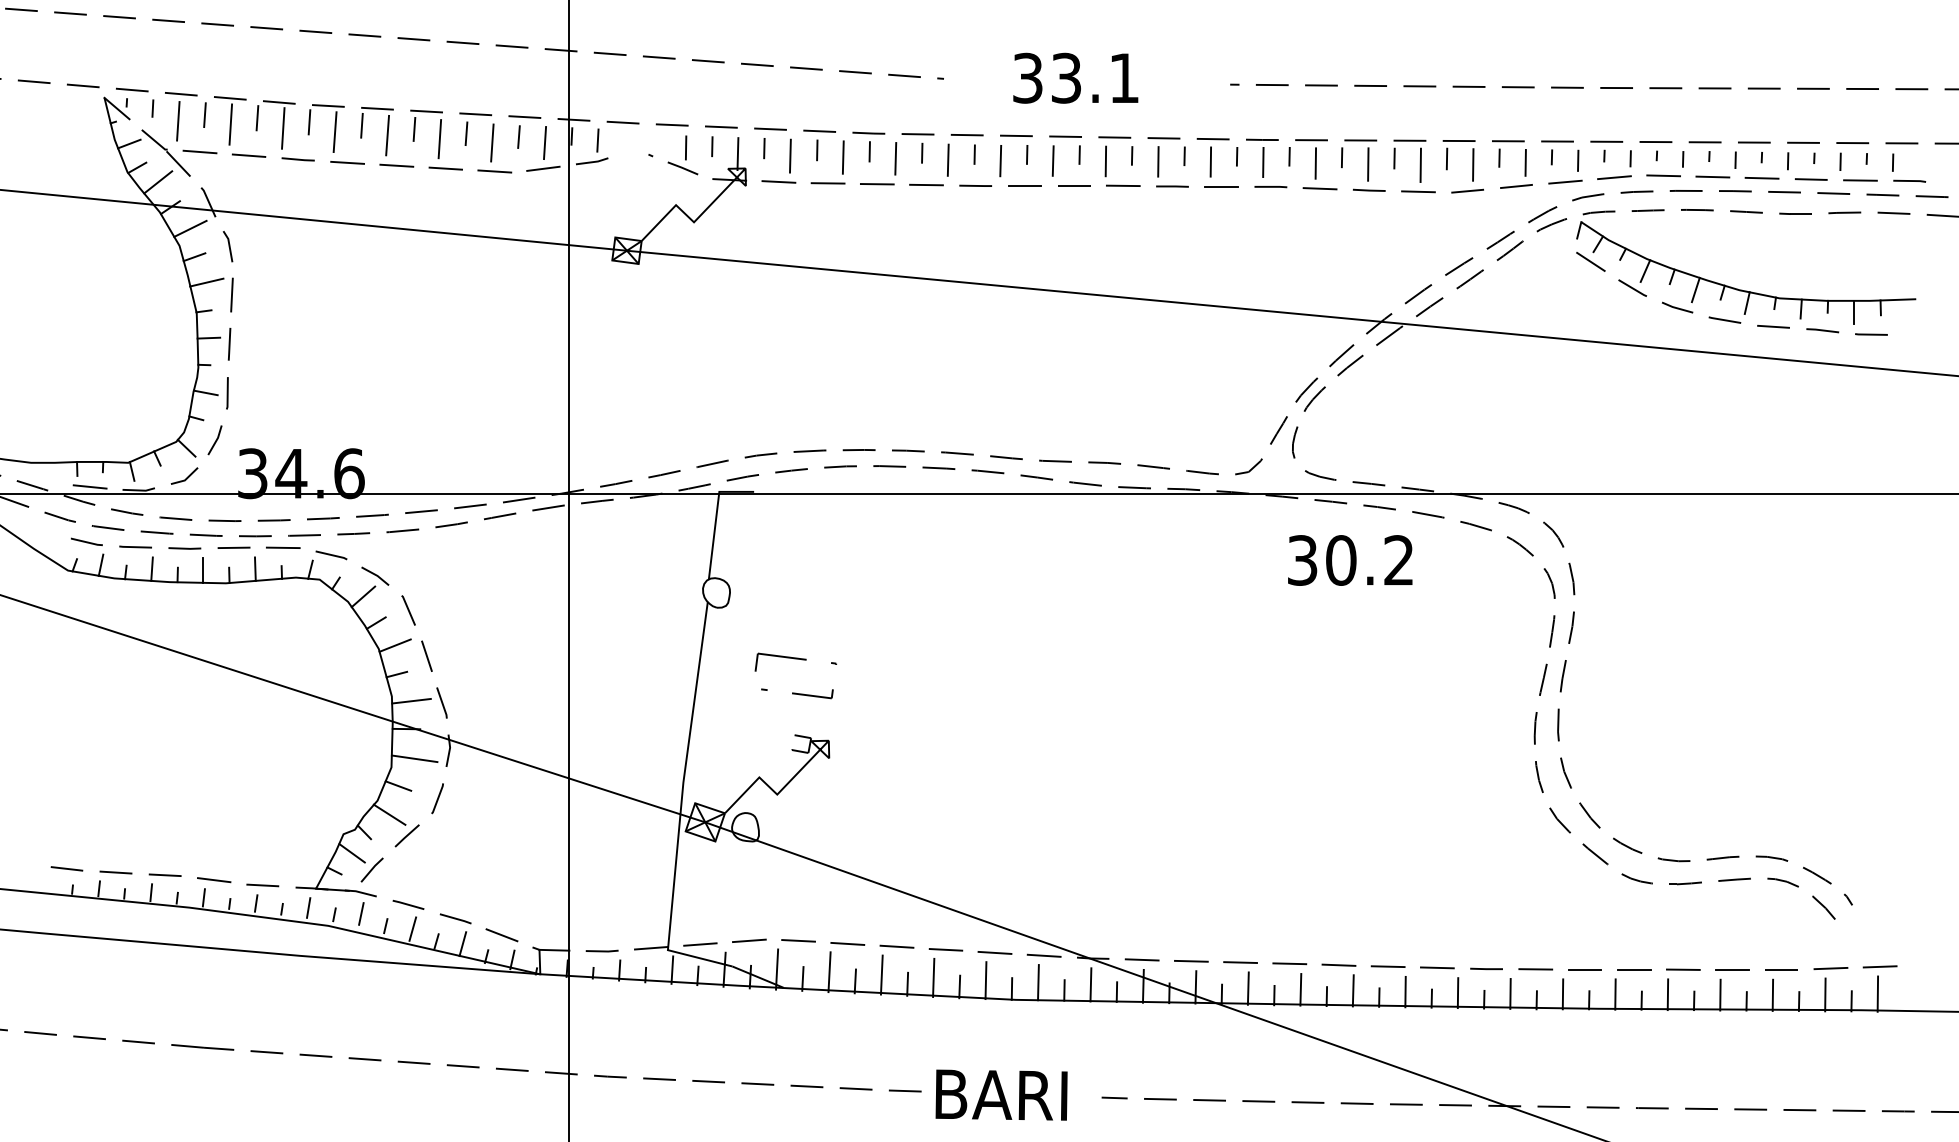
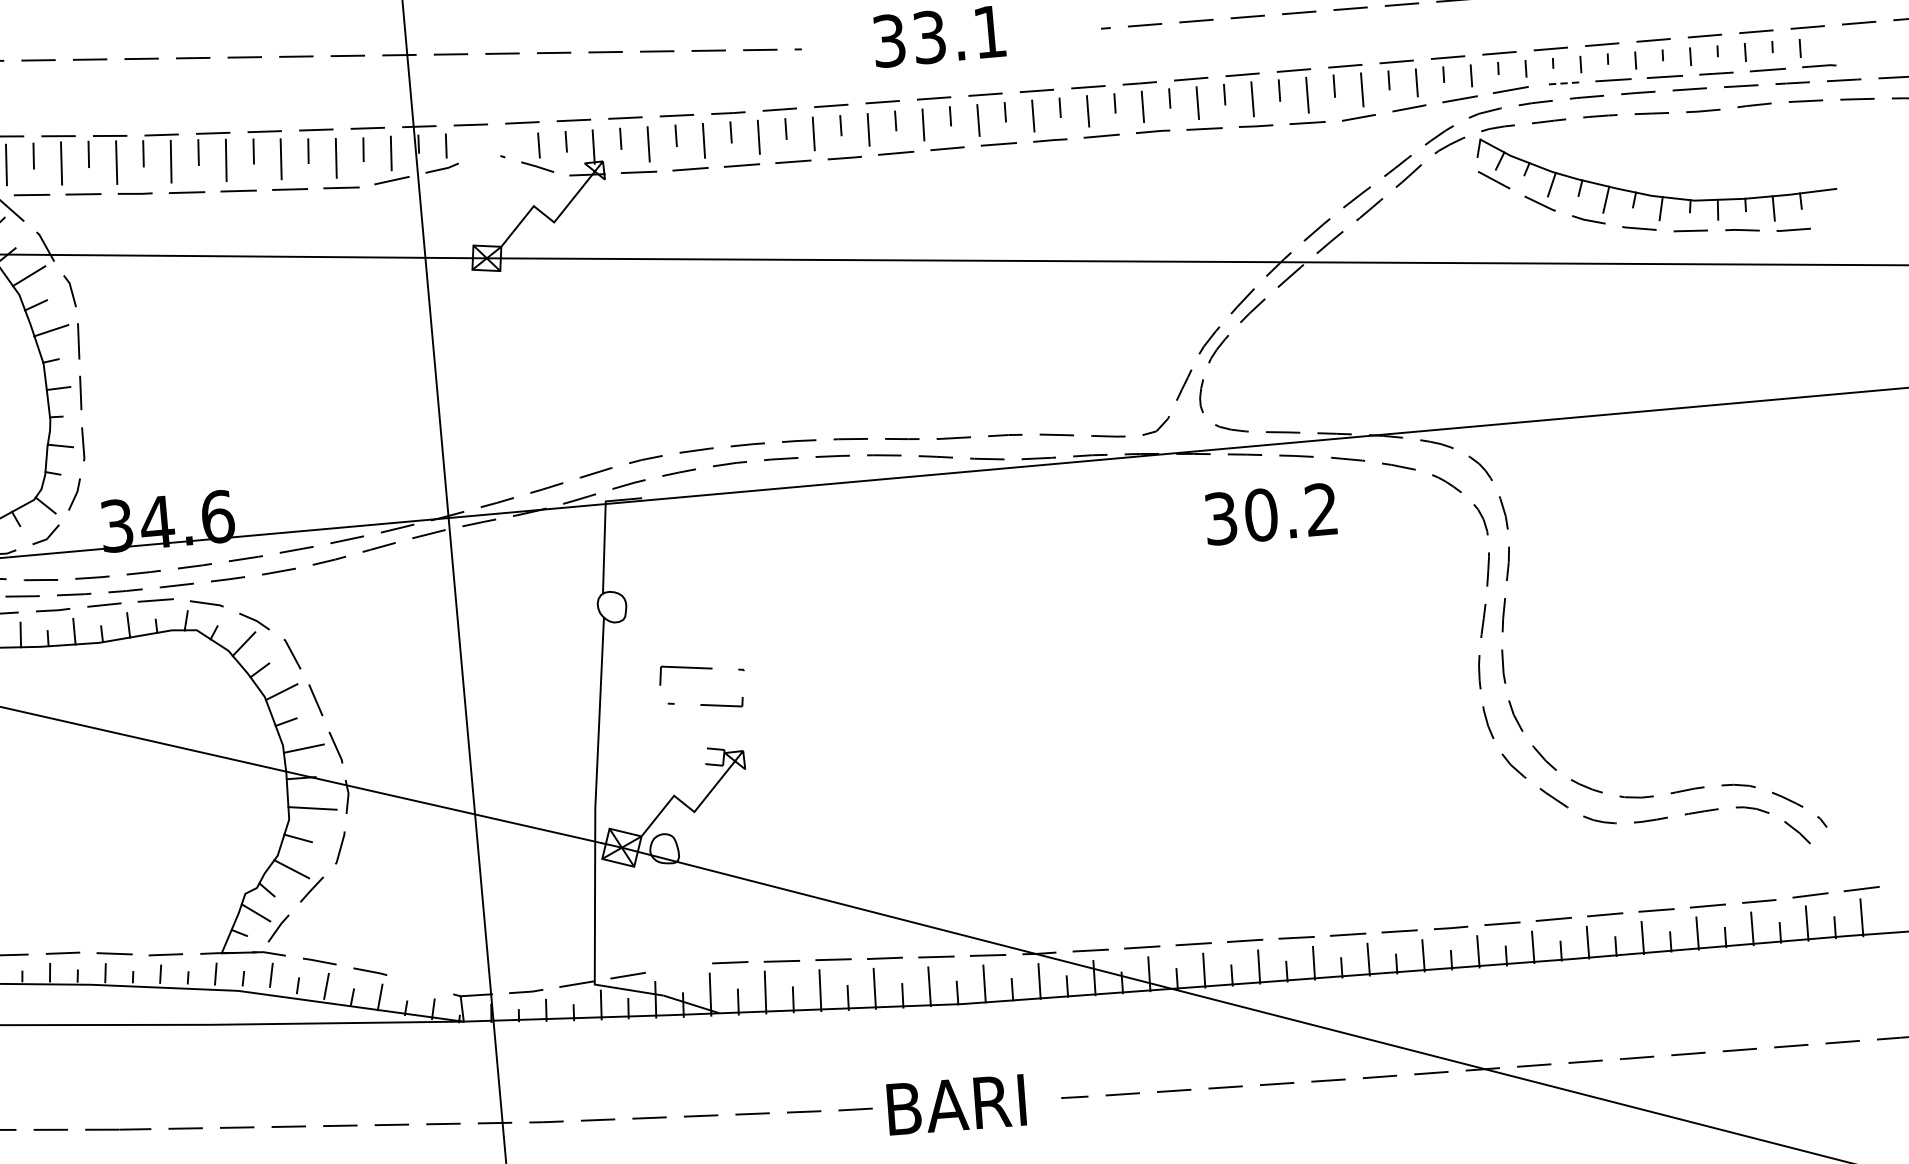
line: (1663, 175) -> (1561, 83), solid -> dashed
line: (501, 935) -> (419, 984), removed
line: (749, 940) -> (679, 966), removed

